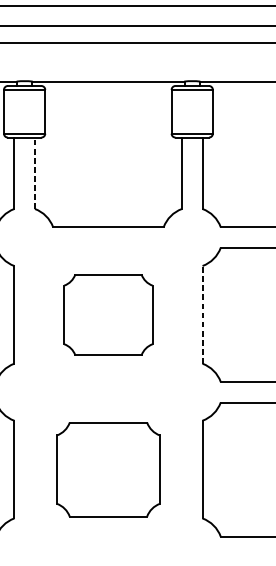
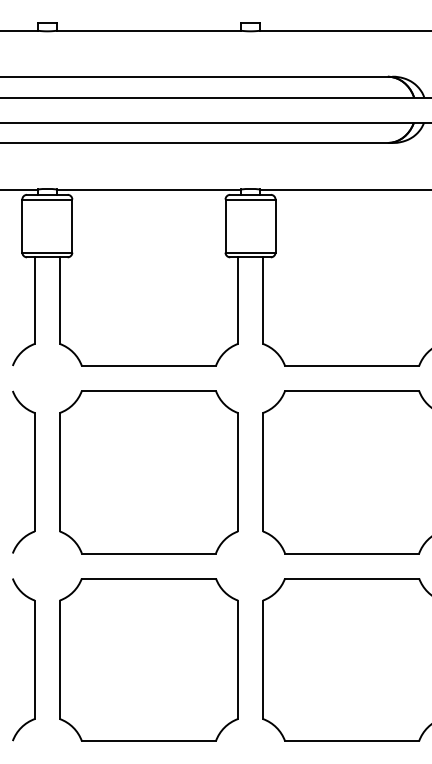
line: (34, 173) -> (59, 300), dashed -> solid
line: (202, 314) -> (263, 471), dashed -> solid
part: (108, 315) -> (148, 472), size x1.67
part: (108, 469) -> (148, 659), size x1.43

